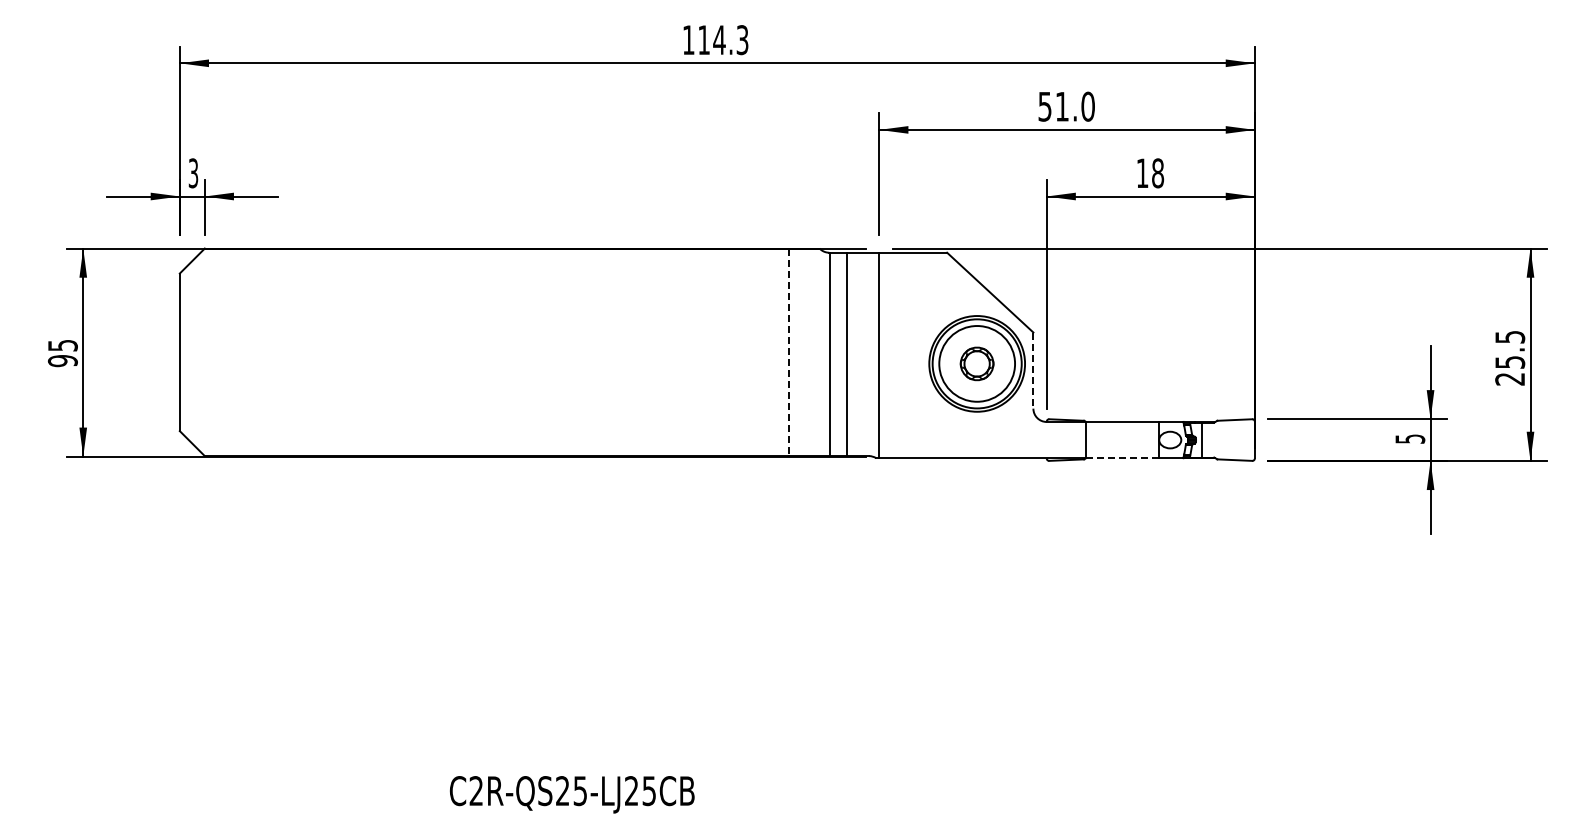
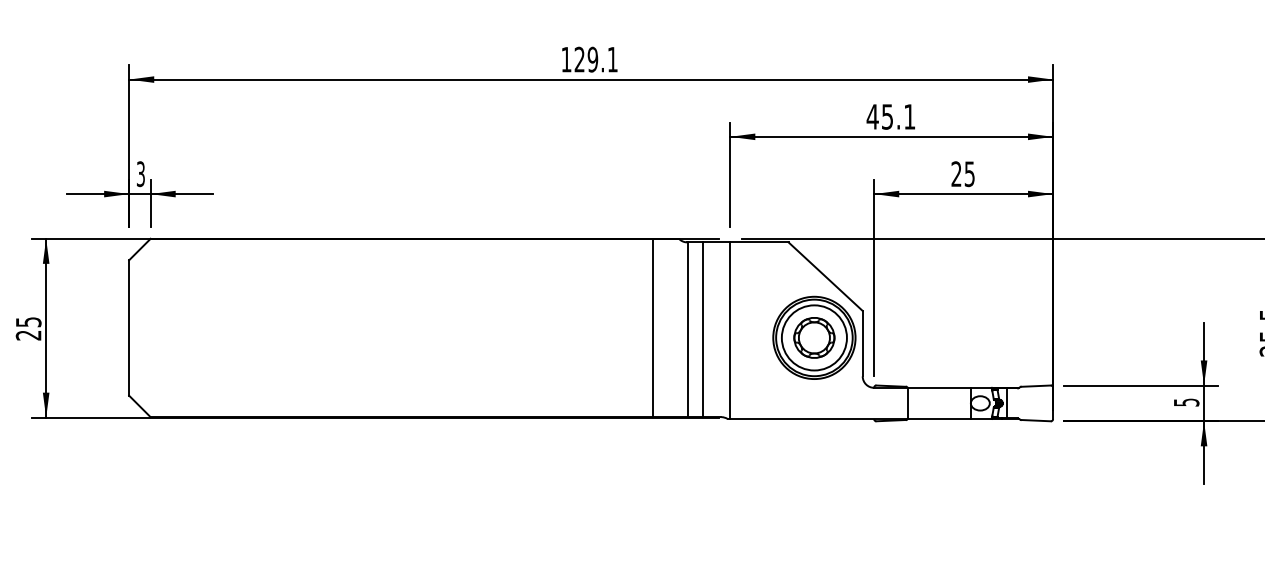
text: (723, 40) -> (596, 60), 114.3 -> 129.1
text: (1065, 106) -> (890, 116), 51.0 -> 45.1
text: (1150, 173) -> (963, 174), 18 -> 25
line: (789, 352) -> (653, 328), dashed -> solid
text: (62, 361) -> (28, 335), 95 -> 25
part: (976, 363) -> (813, 337), size x1.43
line: (1033, 371) -> (862, 344), dashed -> solid
line: (1122, 458) -> (939, 419), dashed -> solid

